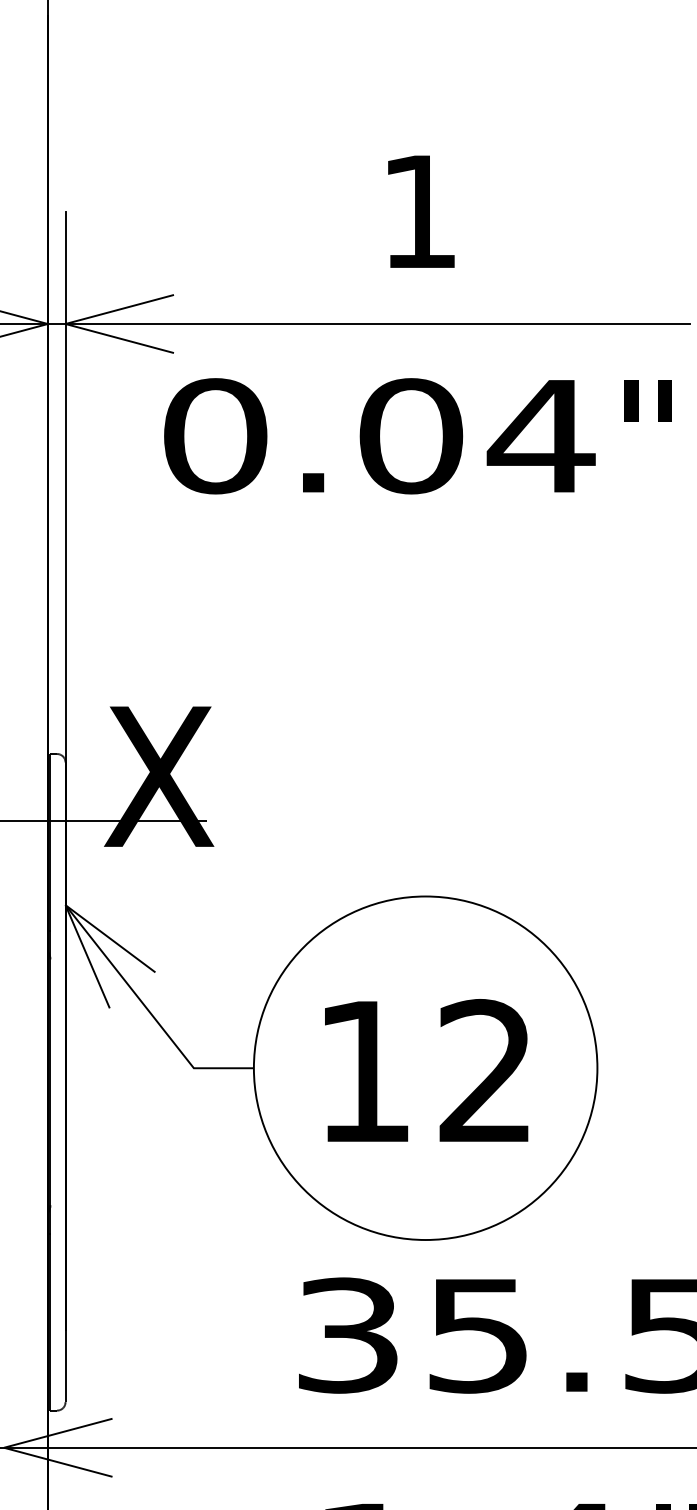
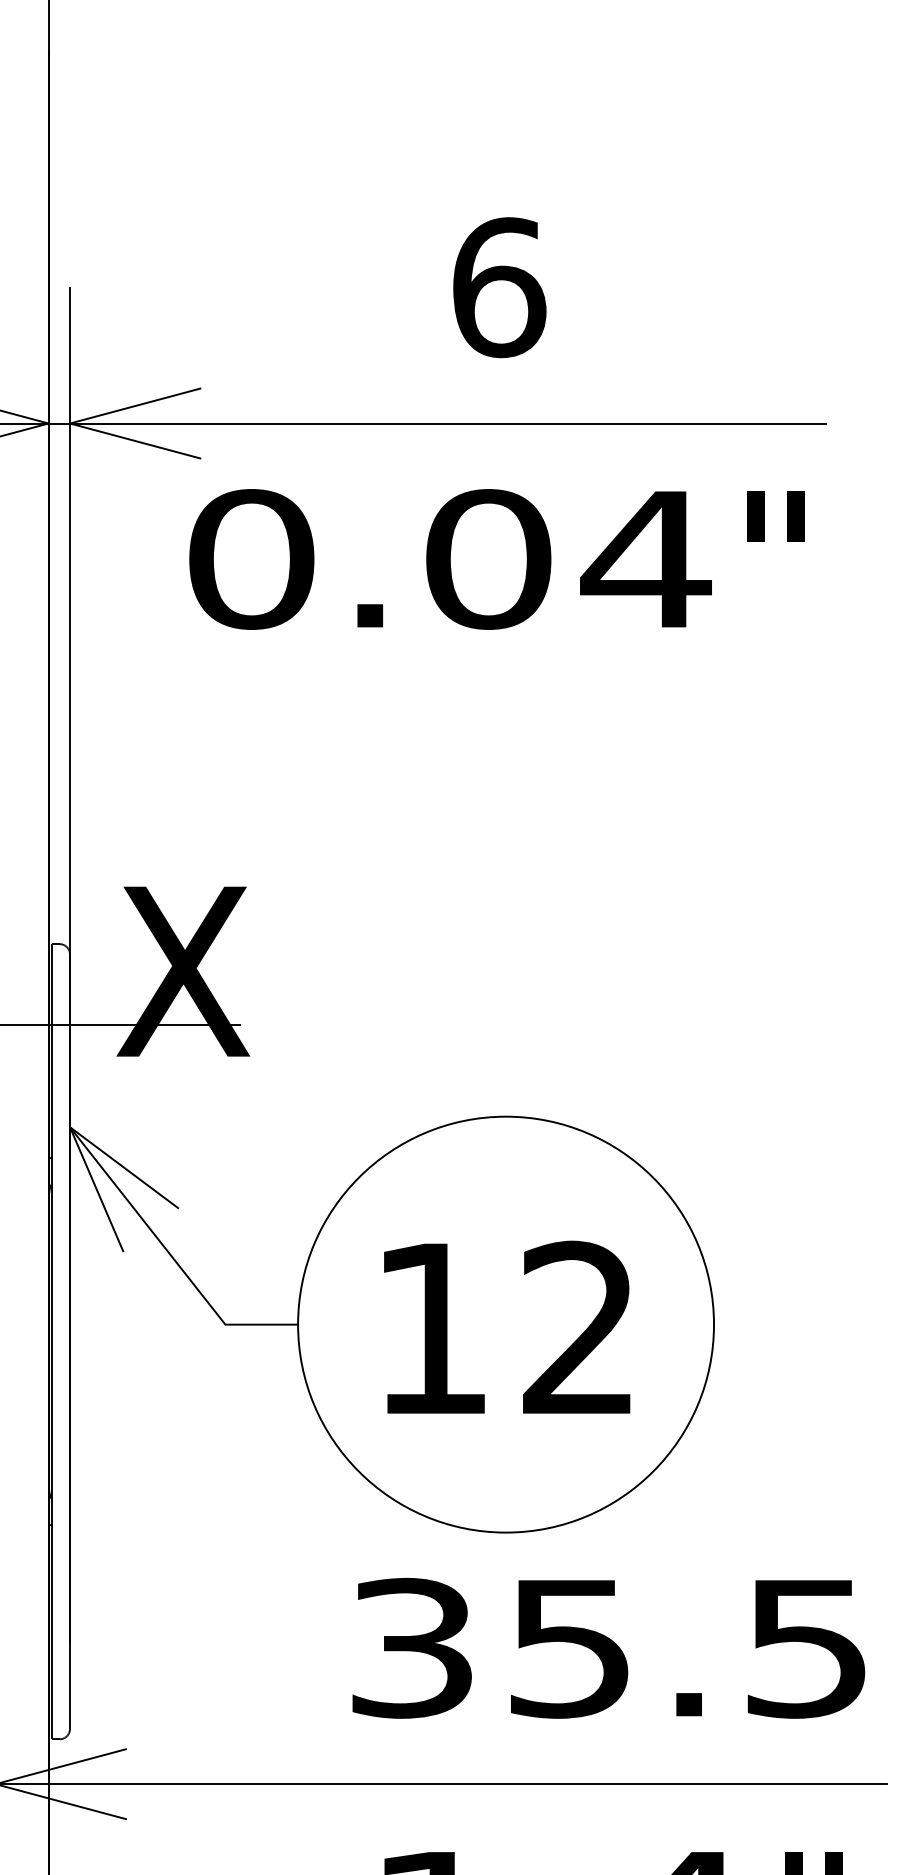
text: (420, 211) -> (499, 287), 1 -> 6

